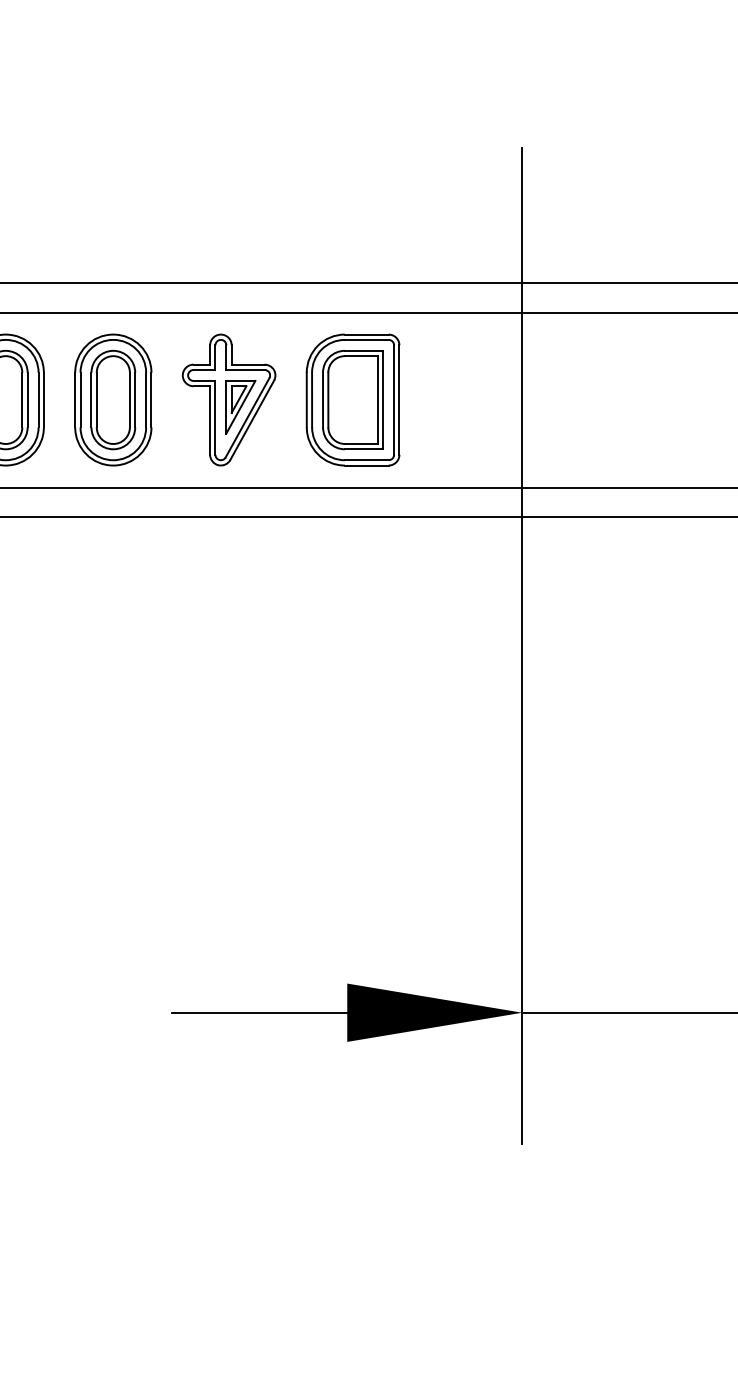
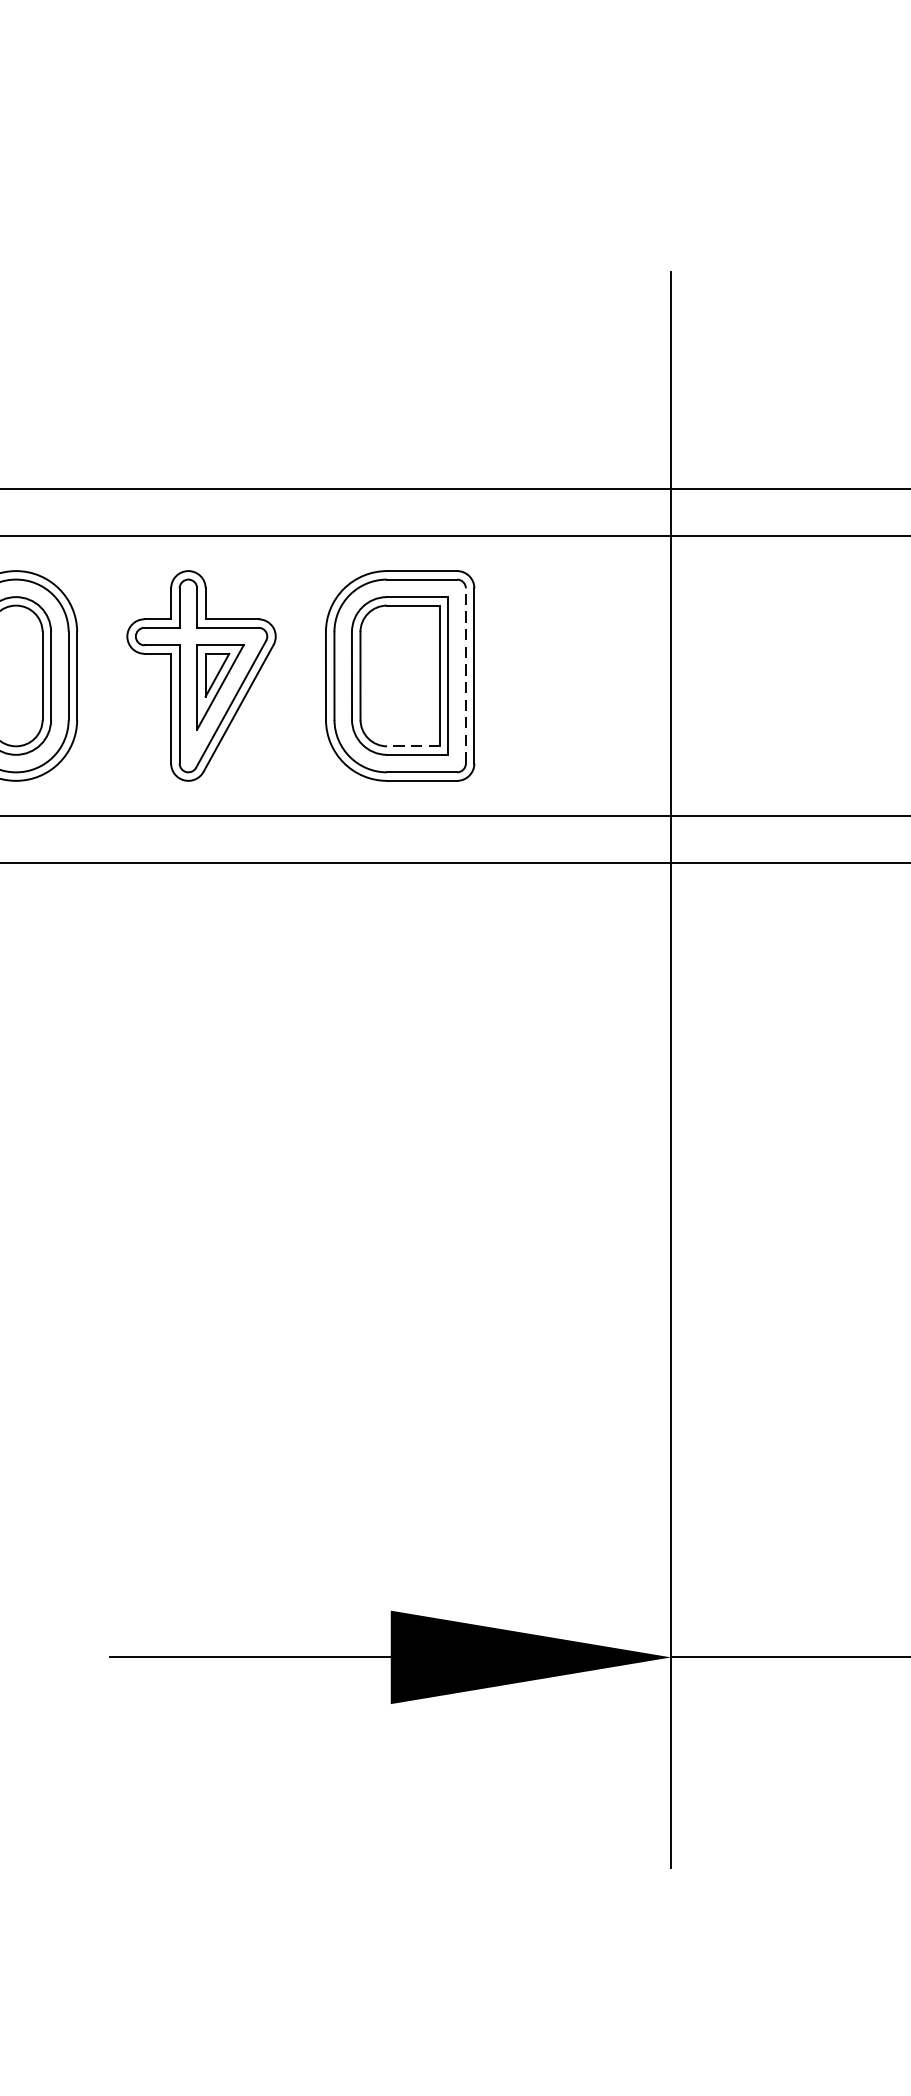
line: (394, 400) -> (466, 676), solid -> dashed
line: (360, 443) -> (412, 745), solid -> dashed

